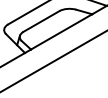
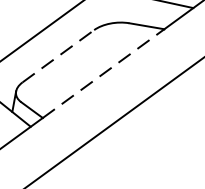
line: (41, 21) -> (58, 56), solid -> dashed
line: (62, 31) -> (105, 72), solid -> dashed

